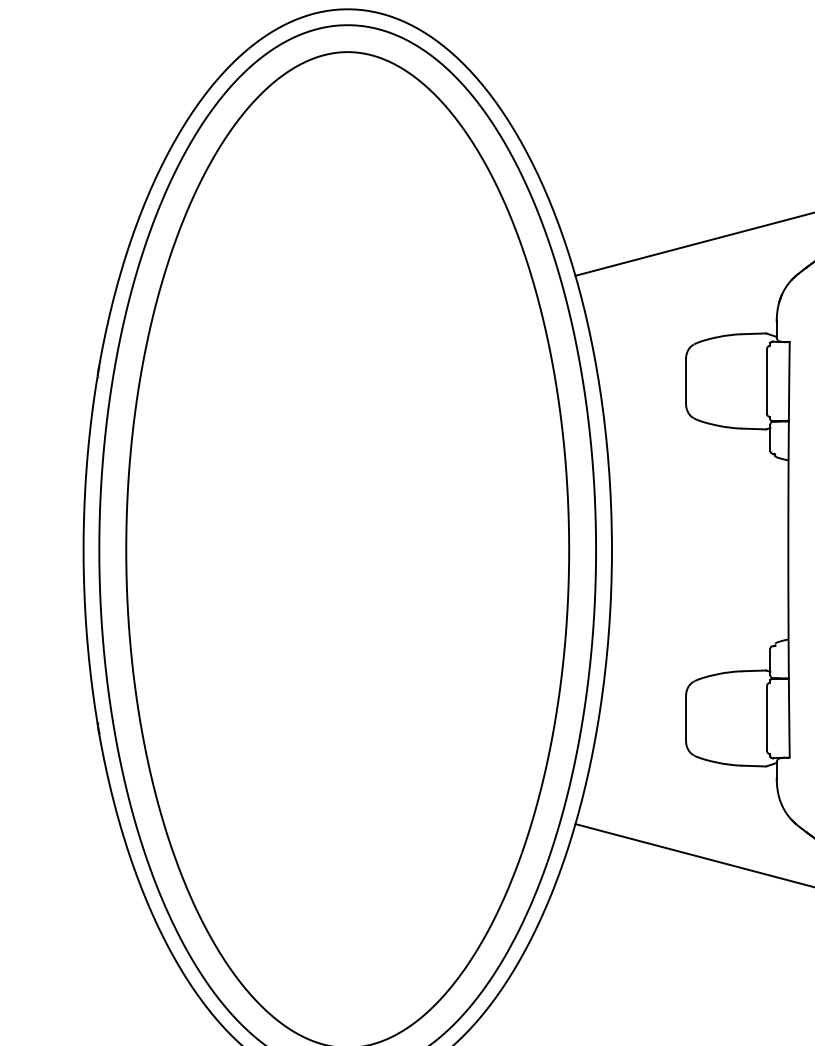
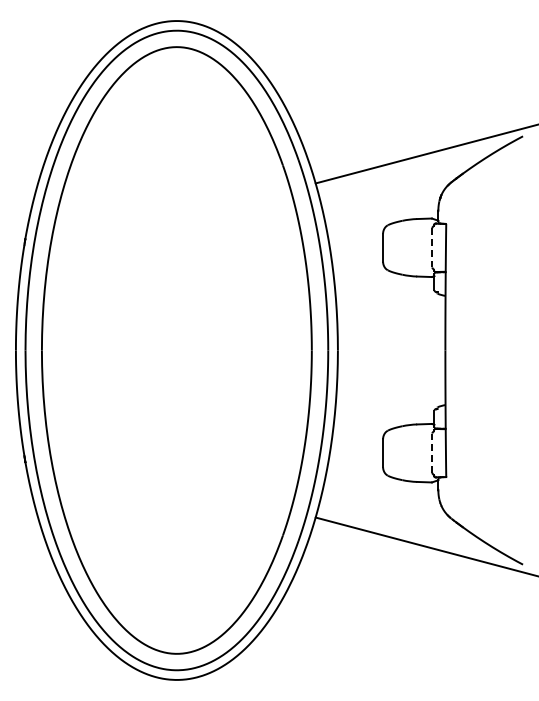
line: (767, 380) -> (432, 247), solid -> dashed
line: (767, 718) -> (432, 453), solid -> dashed

